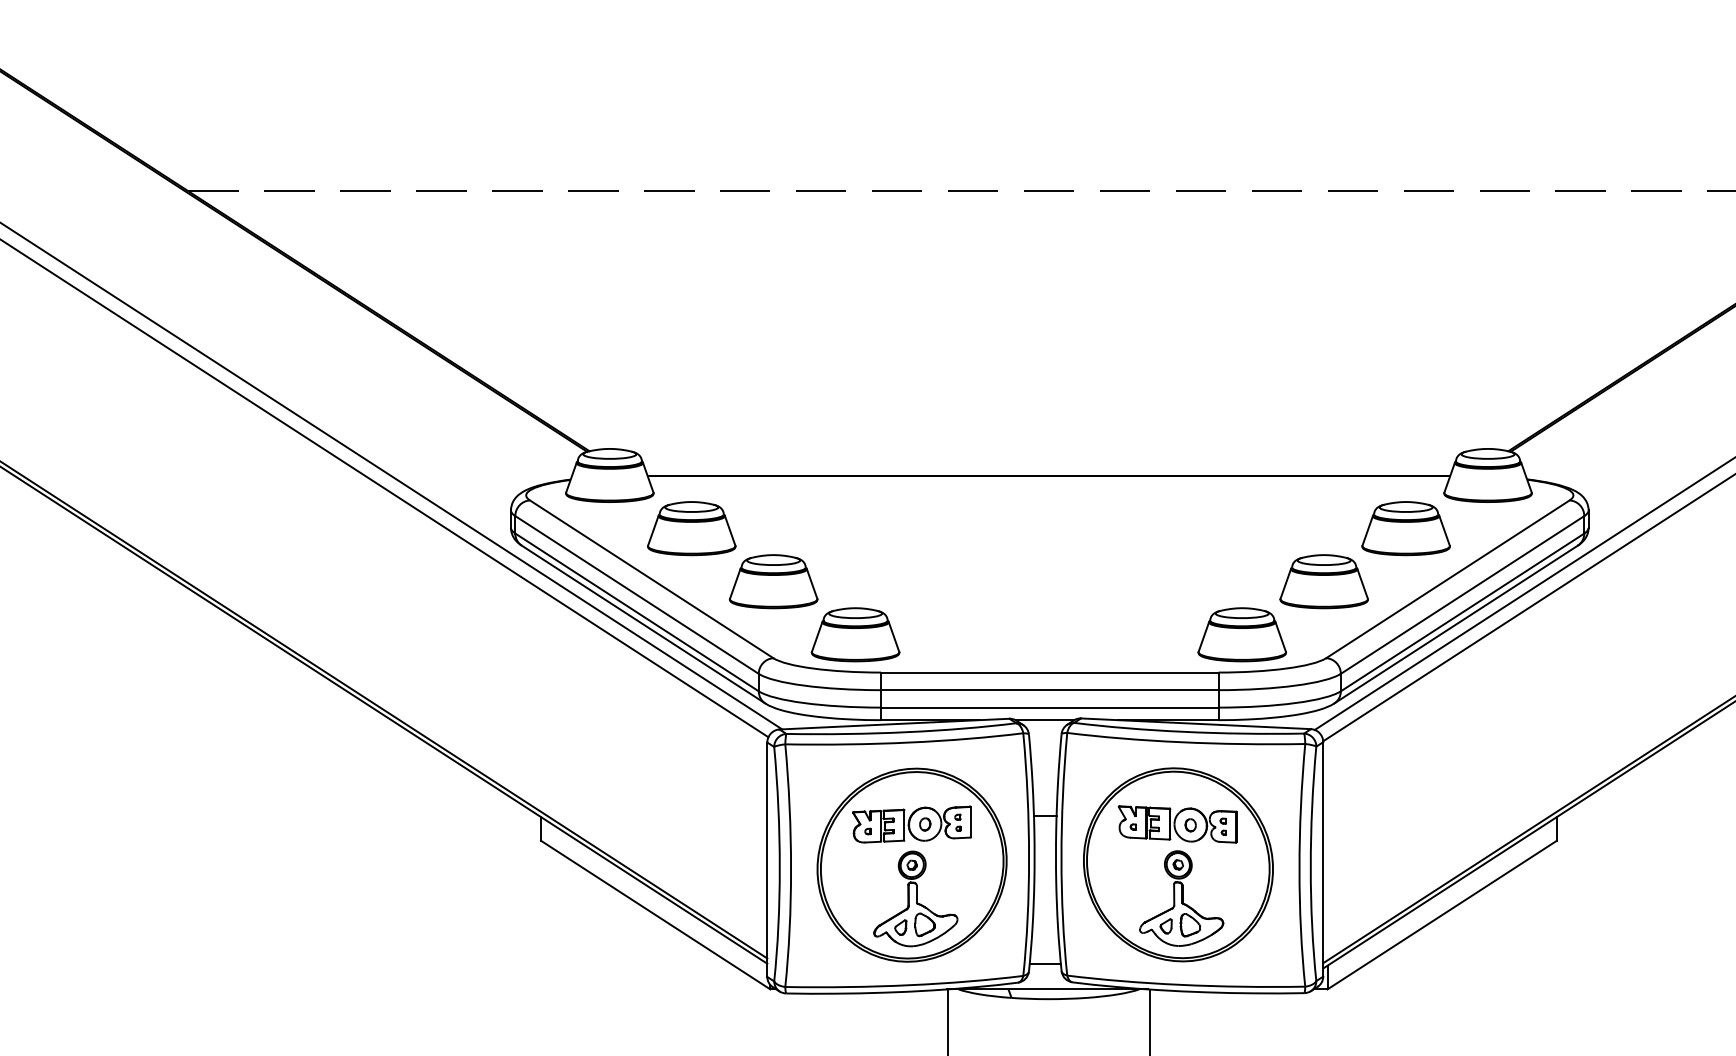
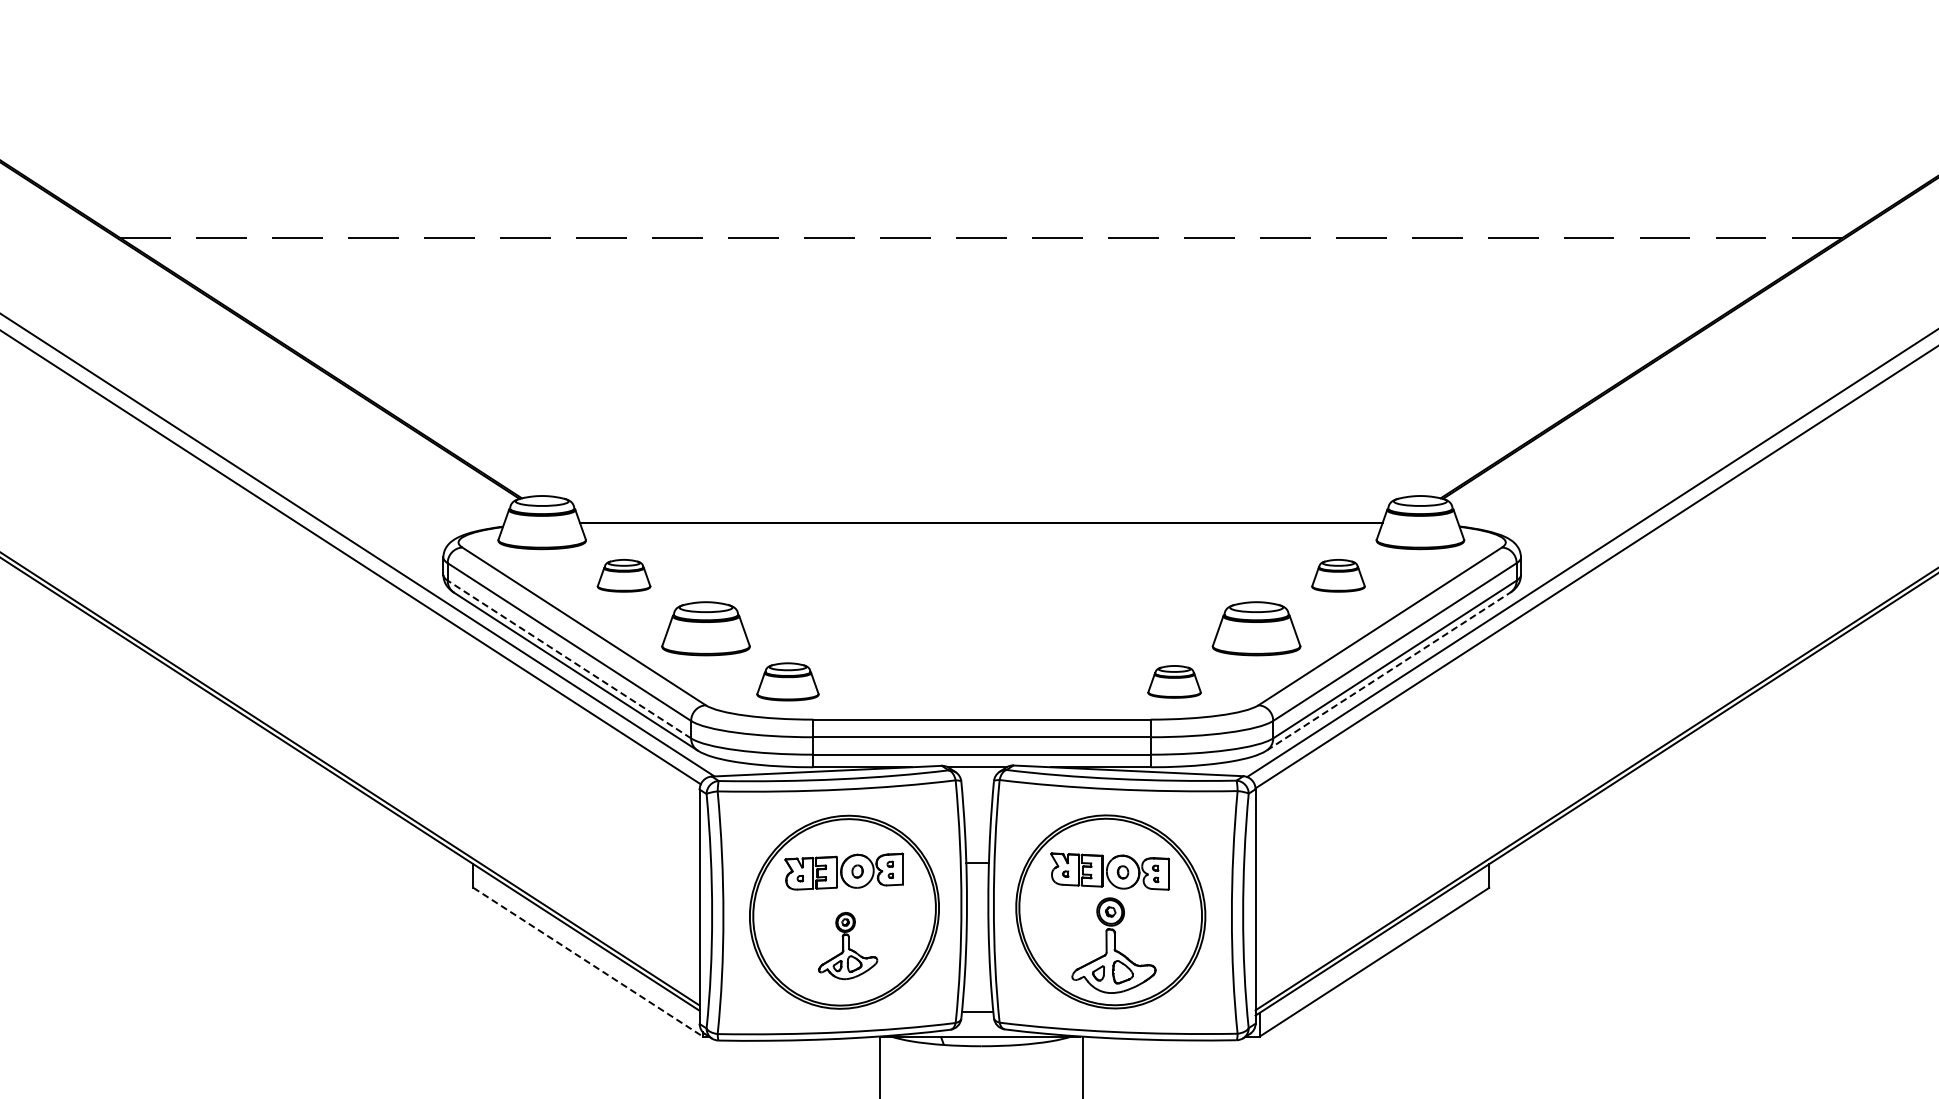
part: (691, 528) -> (623, 575), size x0.6
part: (1406, 528) -> (1338, 575), size x0.6
line: (637, 612) -> (569, 659), solid -> dashed
line: (1456, 624) -> (1388, 671), solid -> dashed
part: (855, 634) -> (787, 681), size x0.7
part: (1242, 634) -> (1174, 681), size x0.6
part: (915, 898) -> (847, 945), size x0.7
line: (656, 915) -> (588, 962), solid -> dashed

